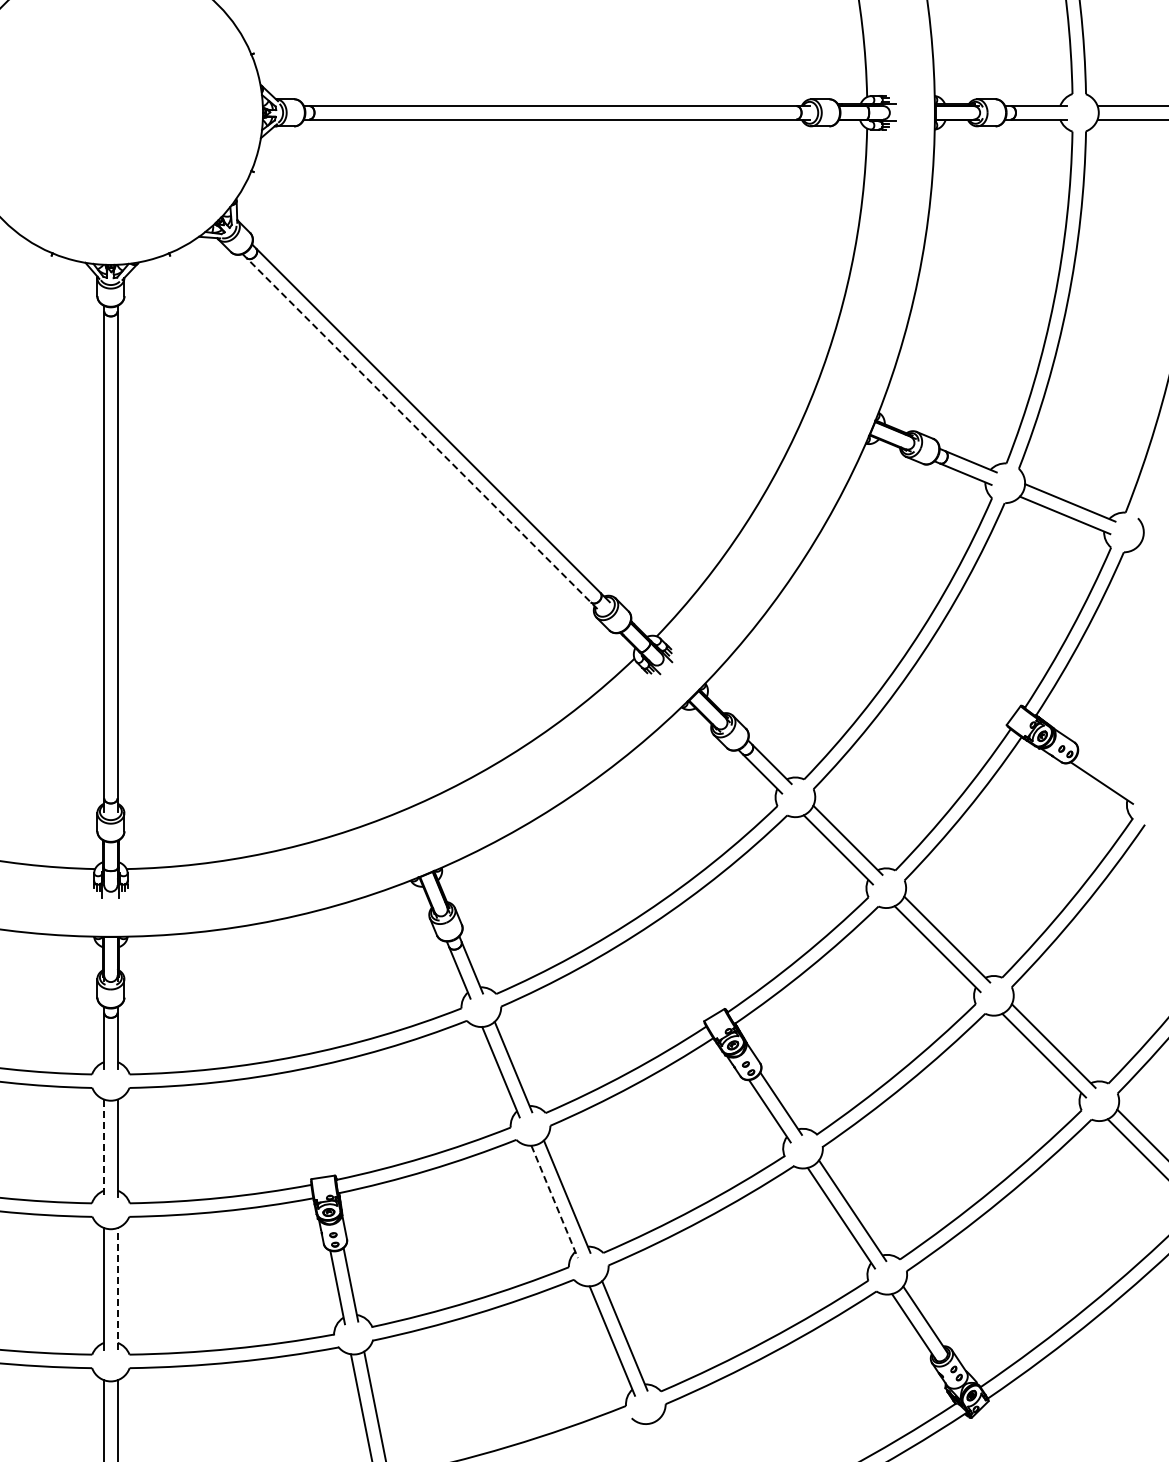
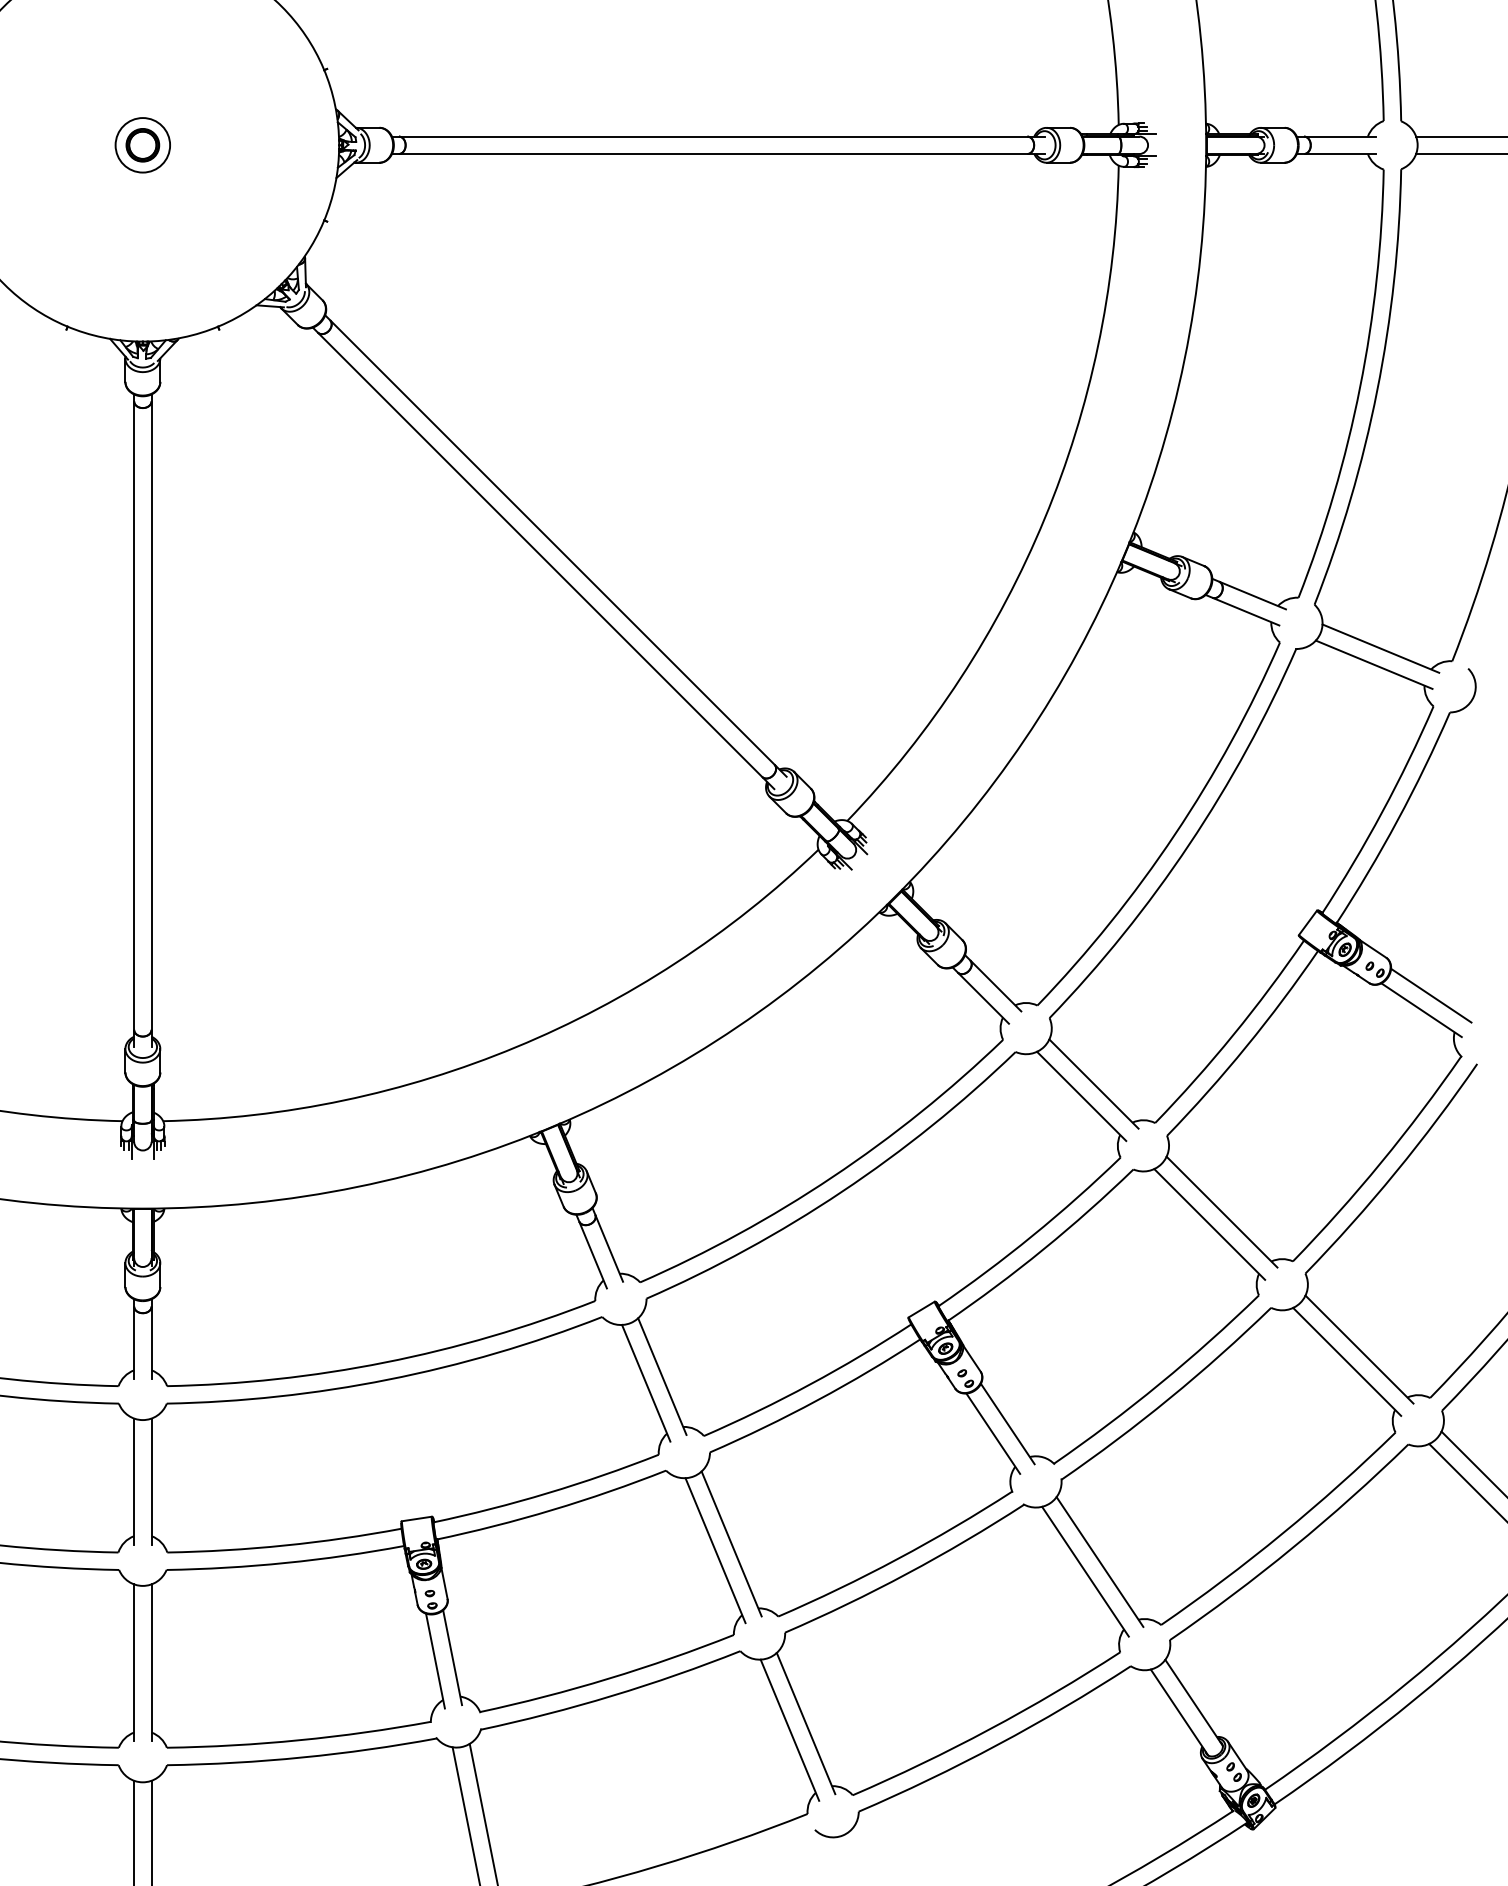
part: (110, 112) -> (142, 144), added
line: (421, 432) -> (543, 557), dashed -> solid
line: (1109, 771) -> (1431, 995), added
line: (104, 1148) -> (134, 1481), dashed -> solid
line: (554, 1201) -> (715, 1550), dashed -> solid
line: (117, 1288) -> (151, 1662), dashed -> solid

